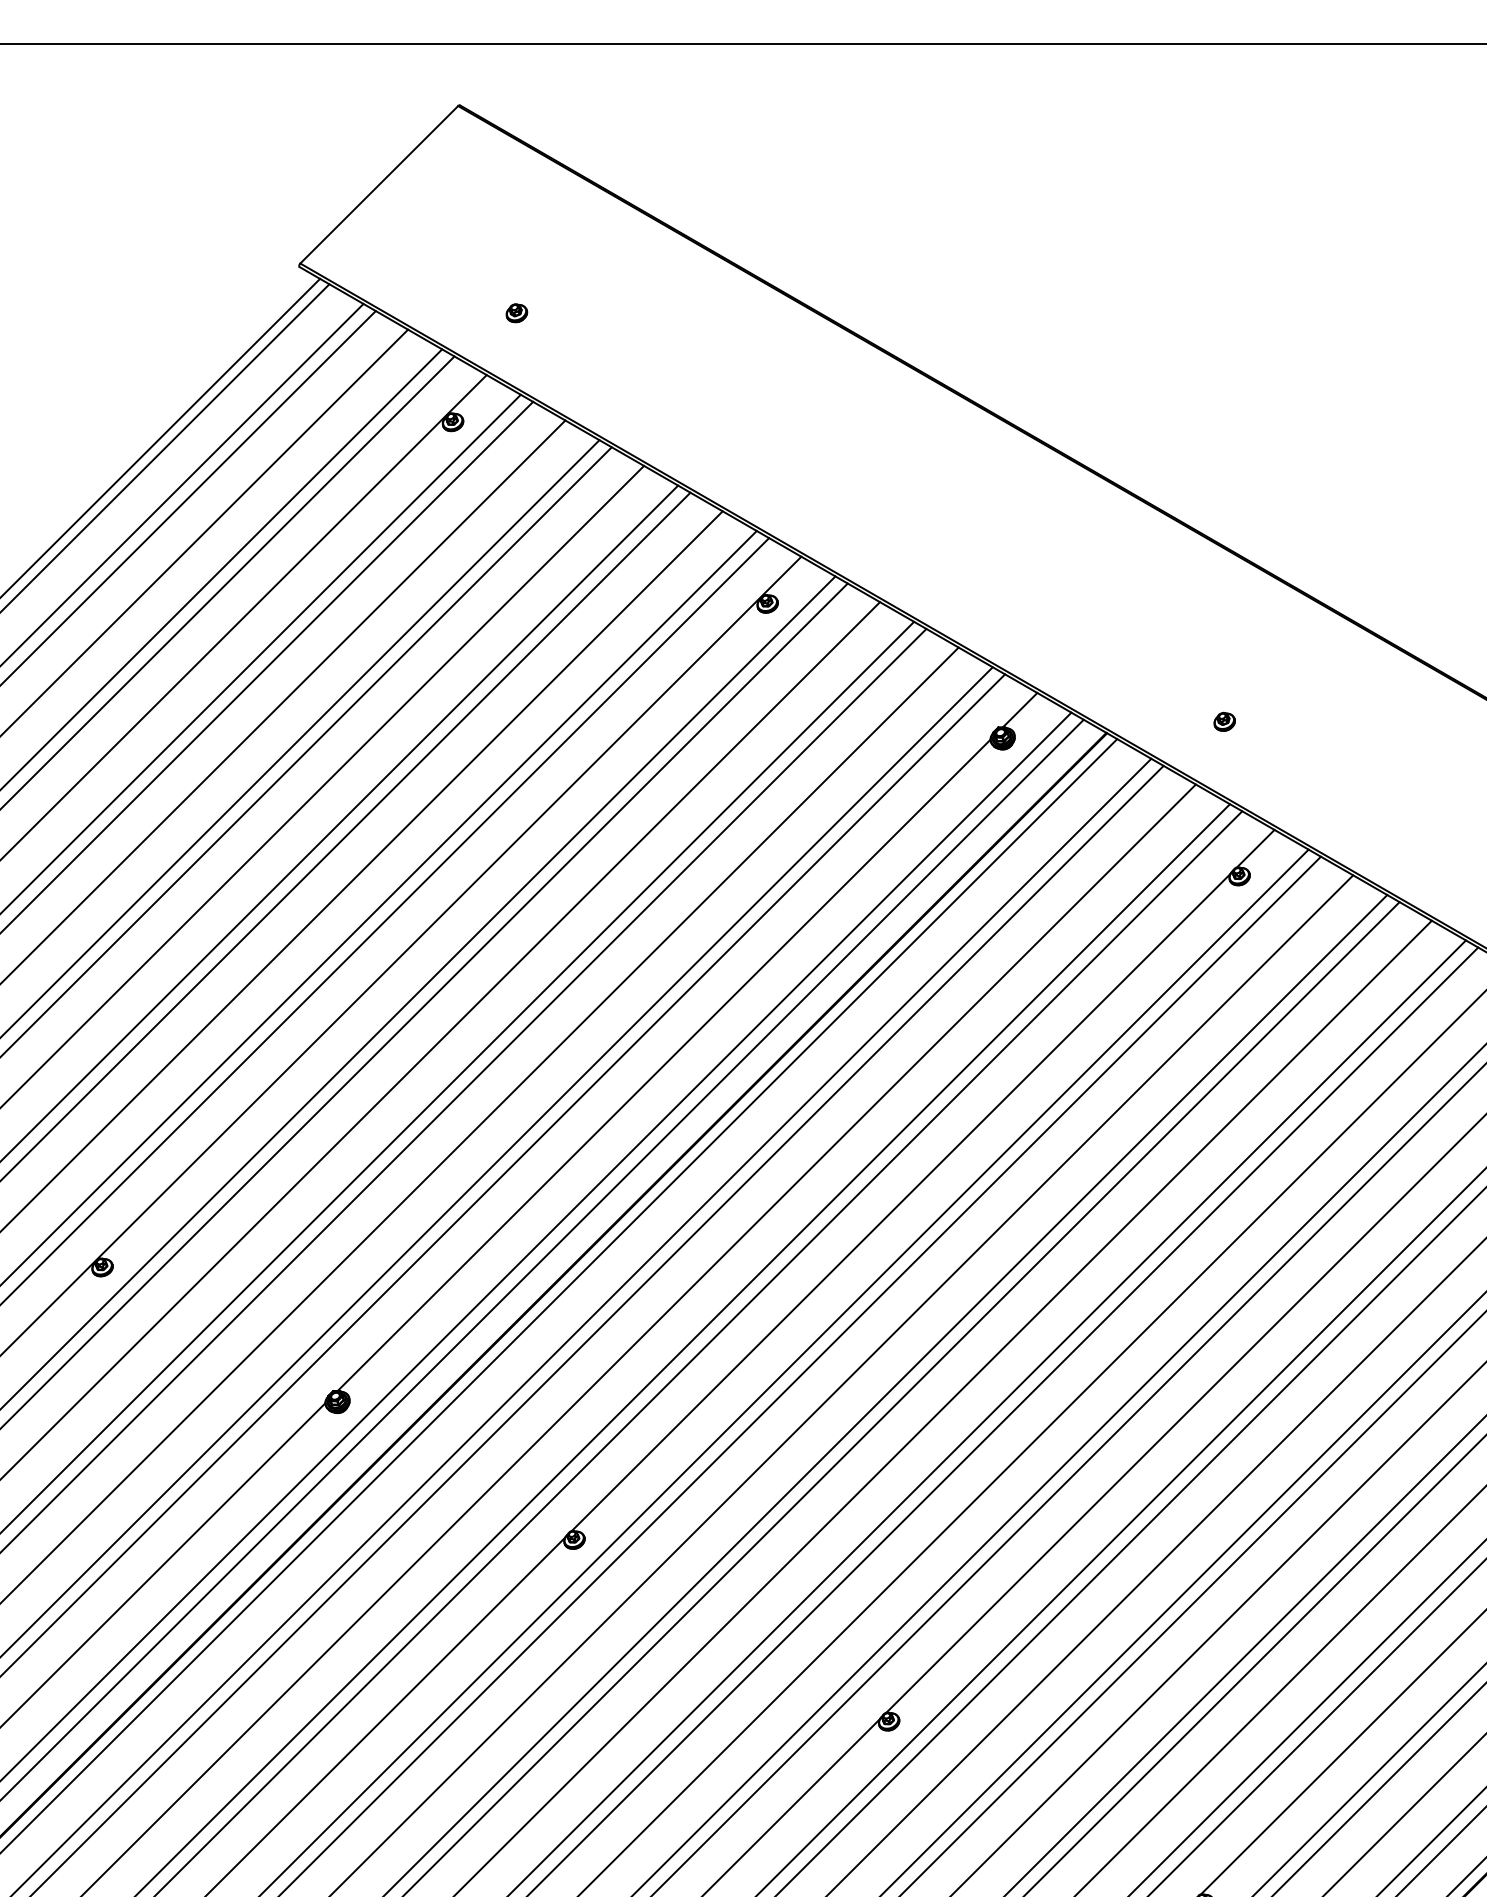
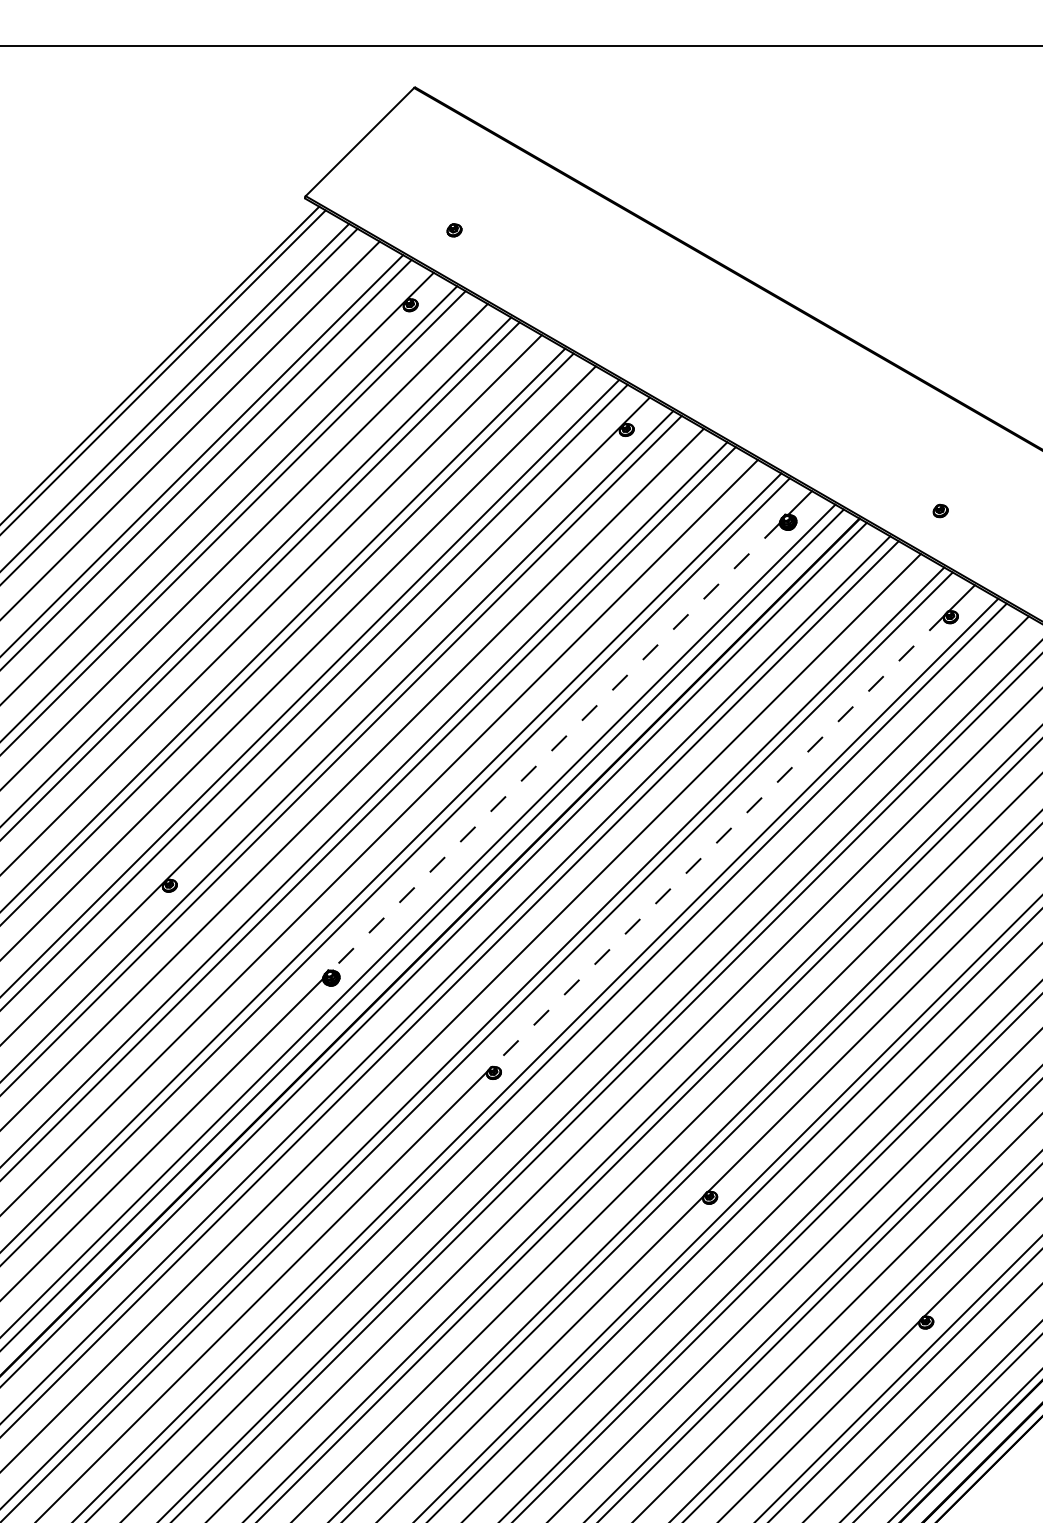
line: (663, 1066) -> (555, 747), solid -> dashed
line: (901, 1203) -> (718, 841), solid -> dashed

